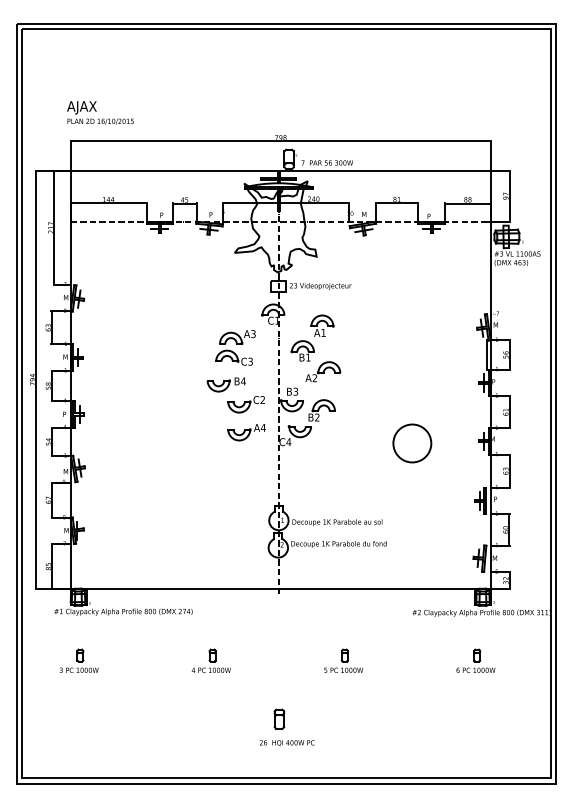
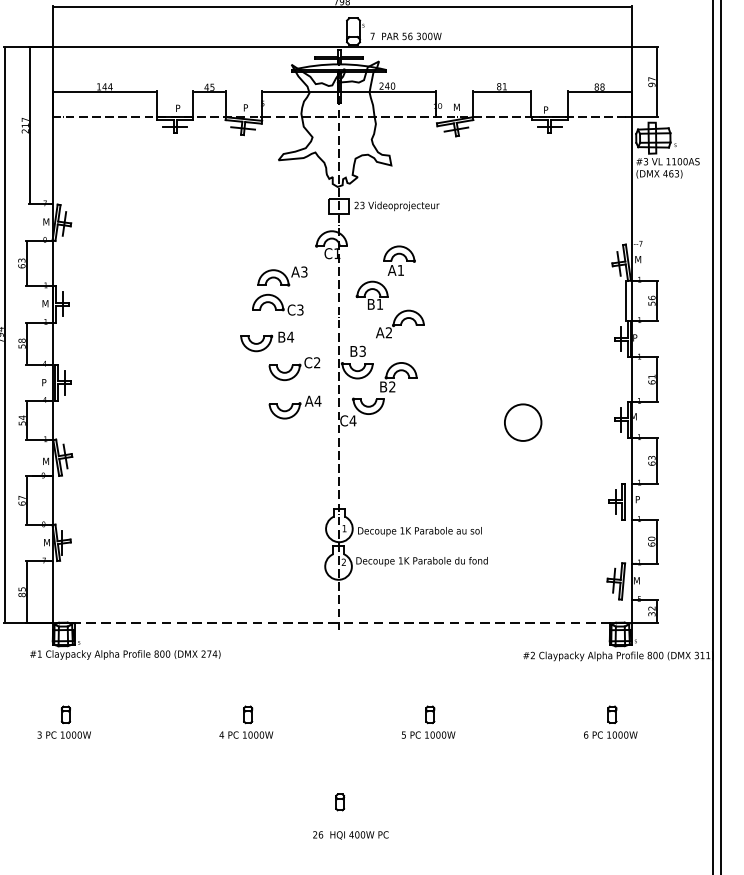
circle: (412, 443) -> (523, 422), size x0.7
line: (278, 588) -> (338, 622), solid -> dashed
part: (279, 718) -> (340, 801), size x0.6

